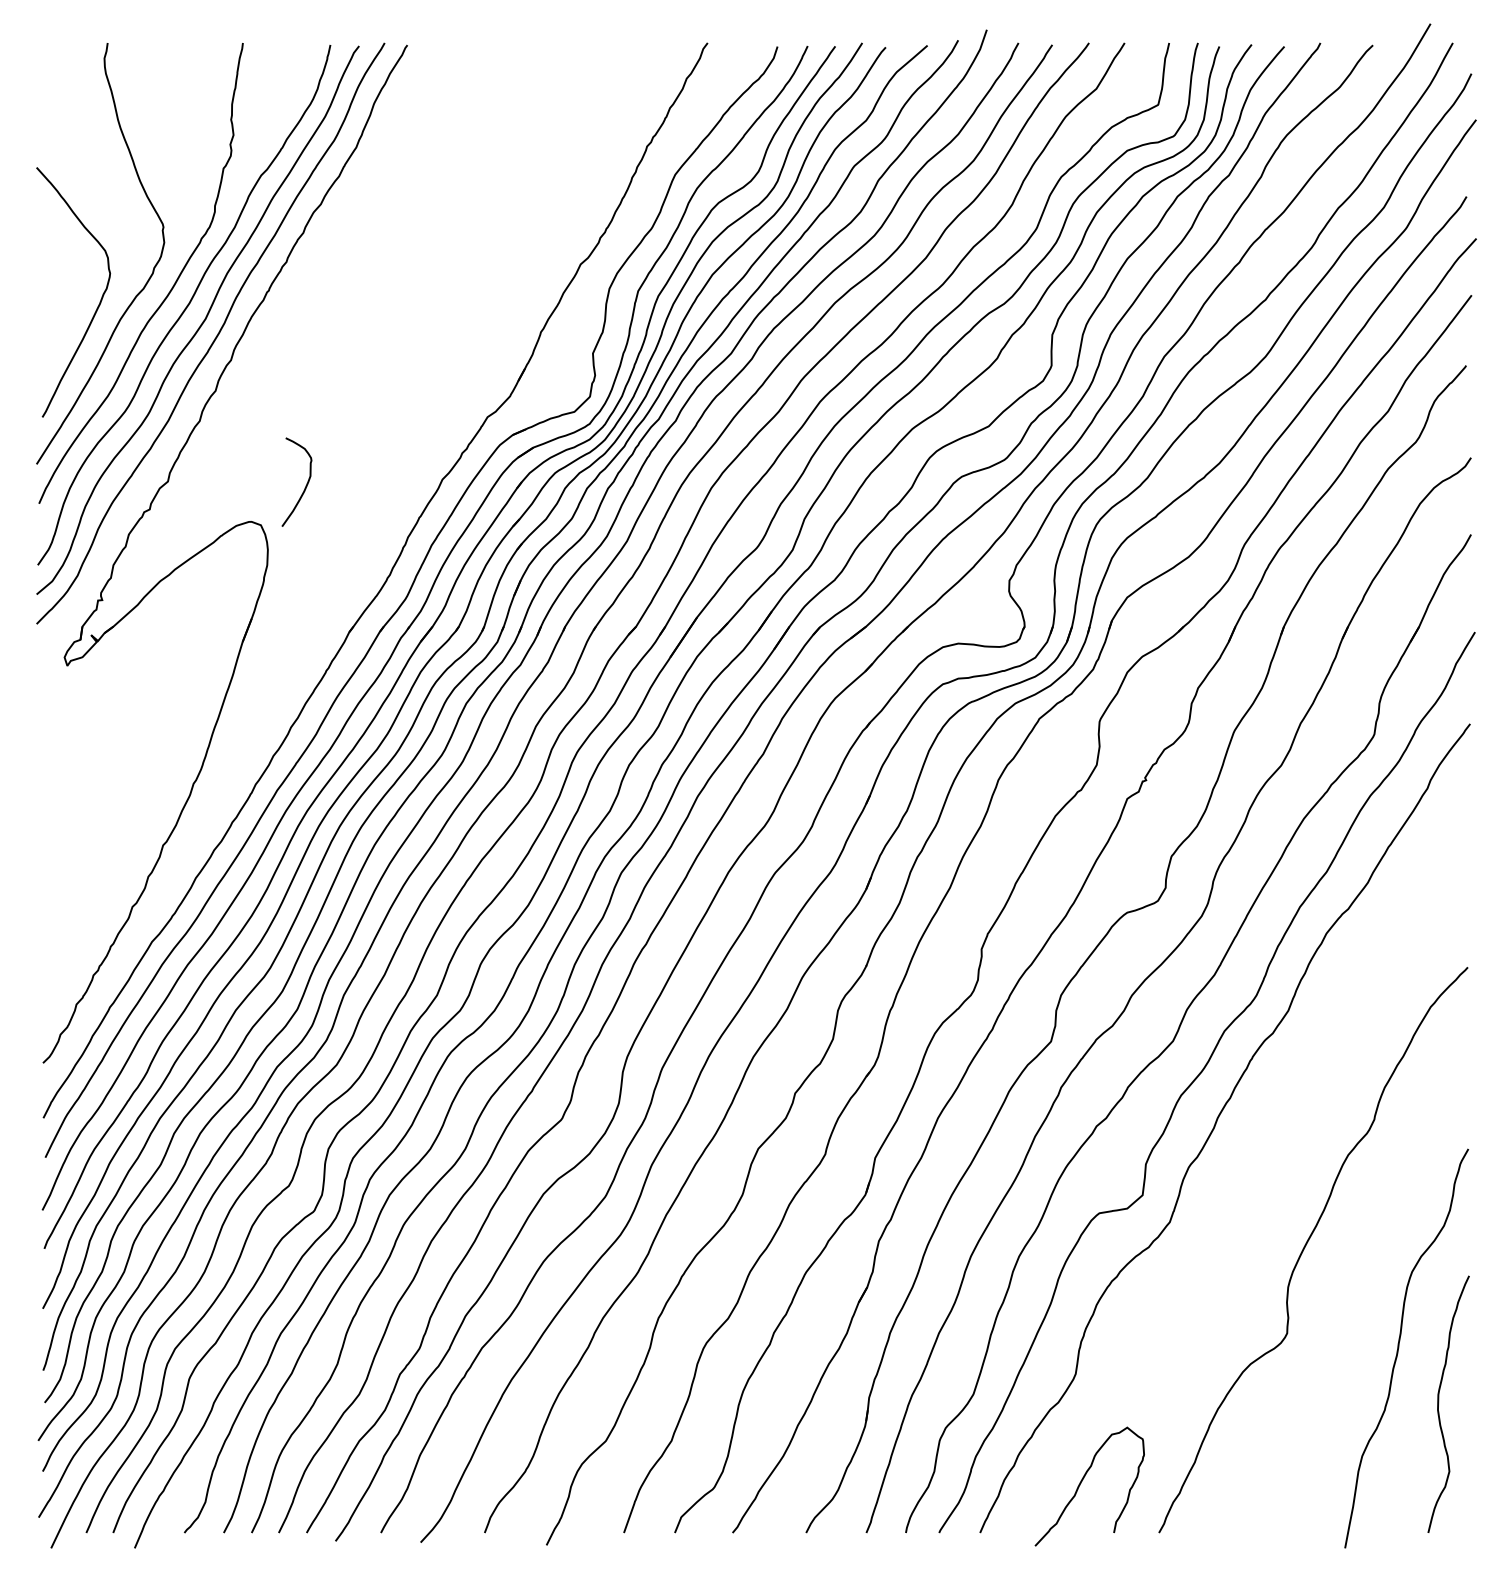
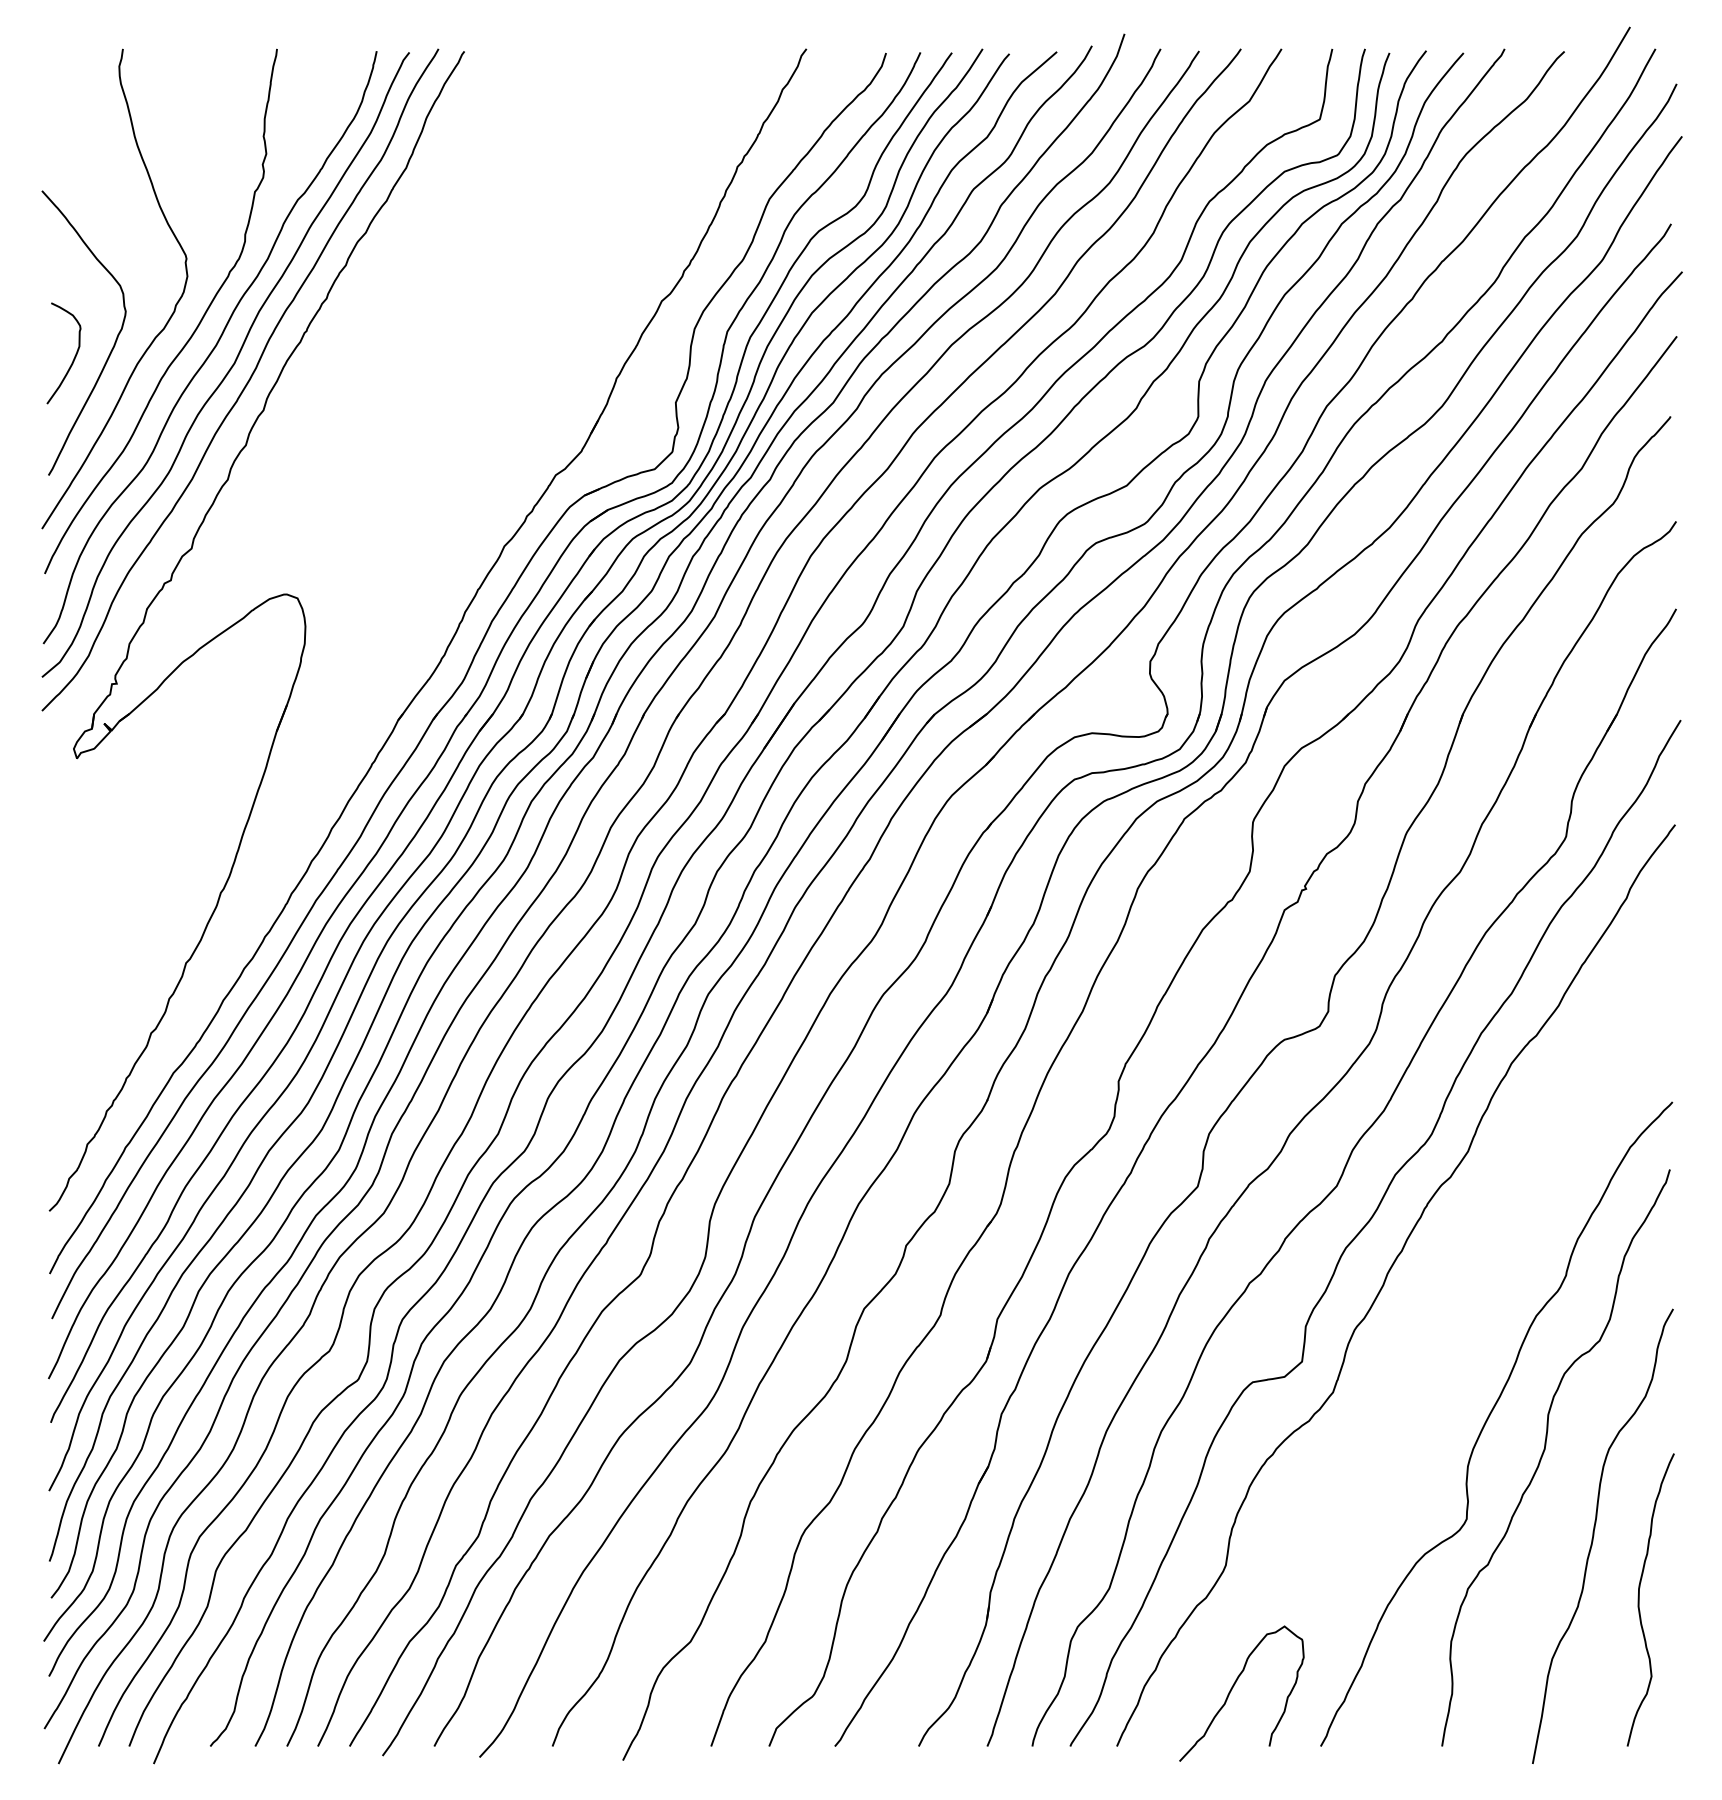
curve: (305, 485) -> (73, 357), moved
curve: (1355, 1275) -> (1544, 1453), added

